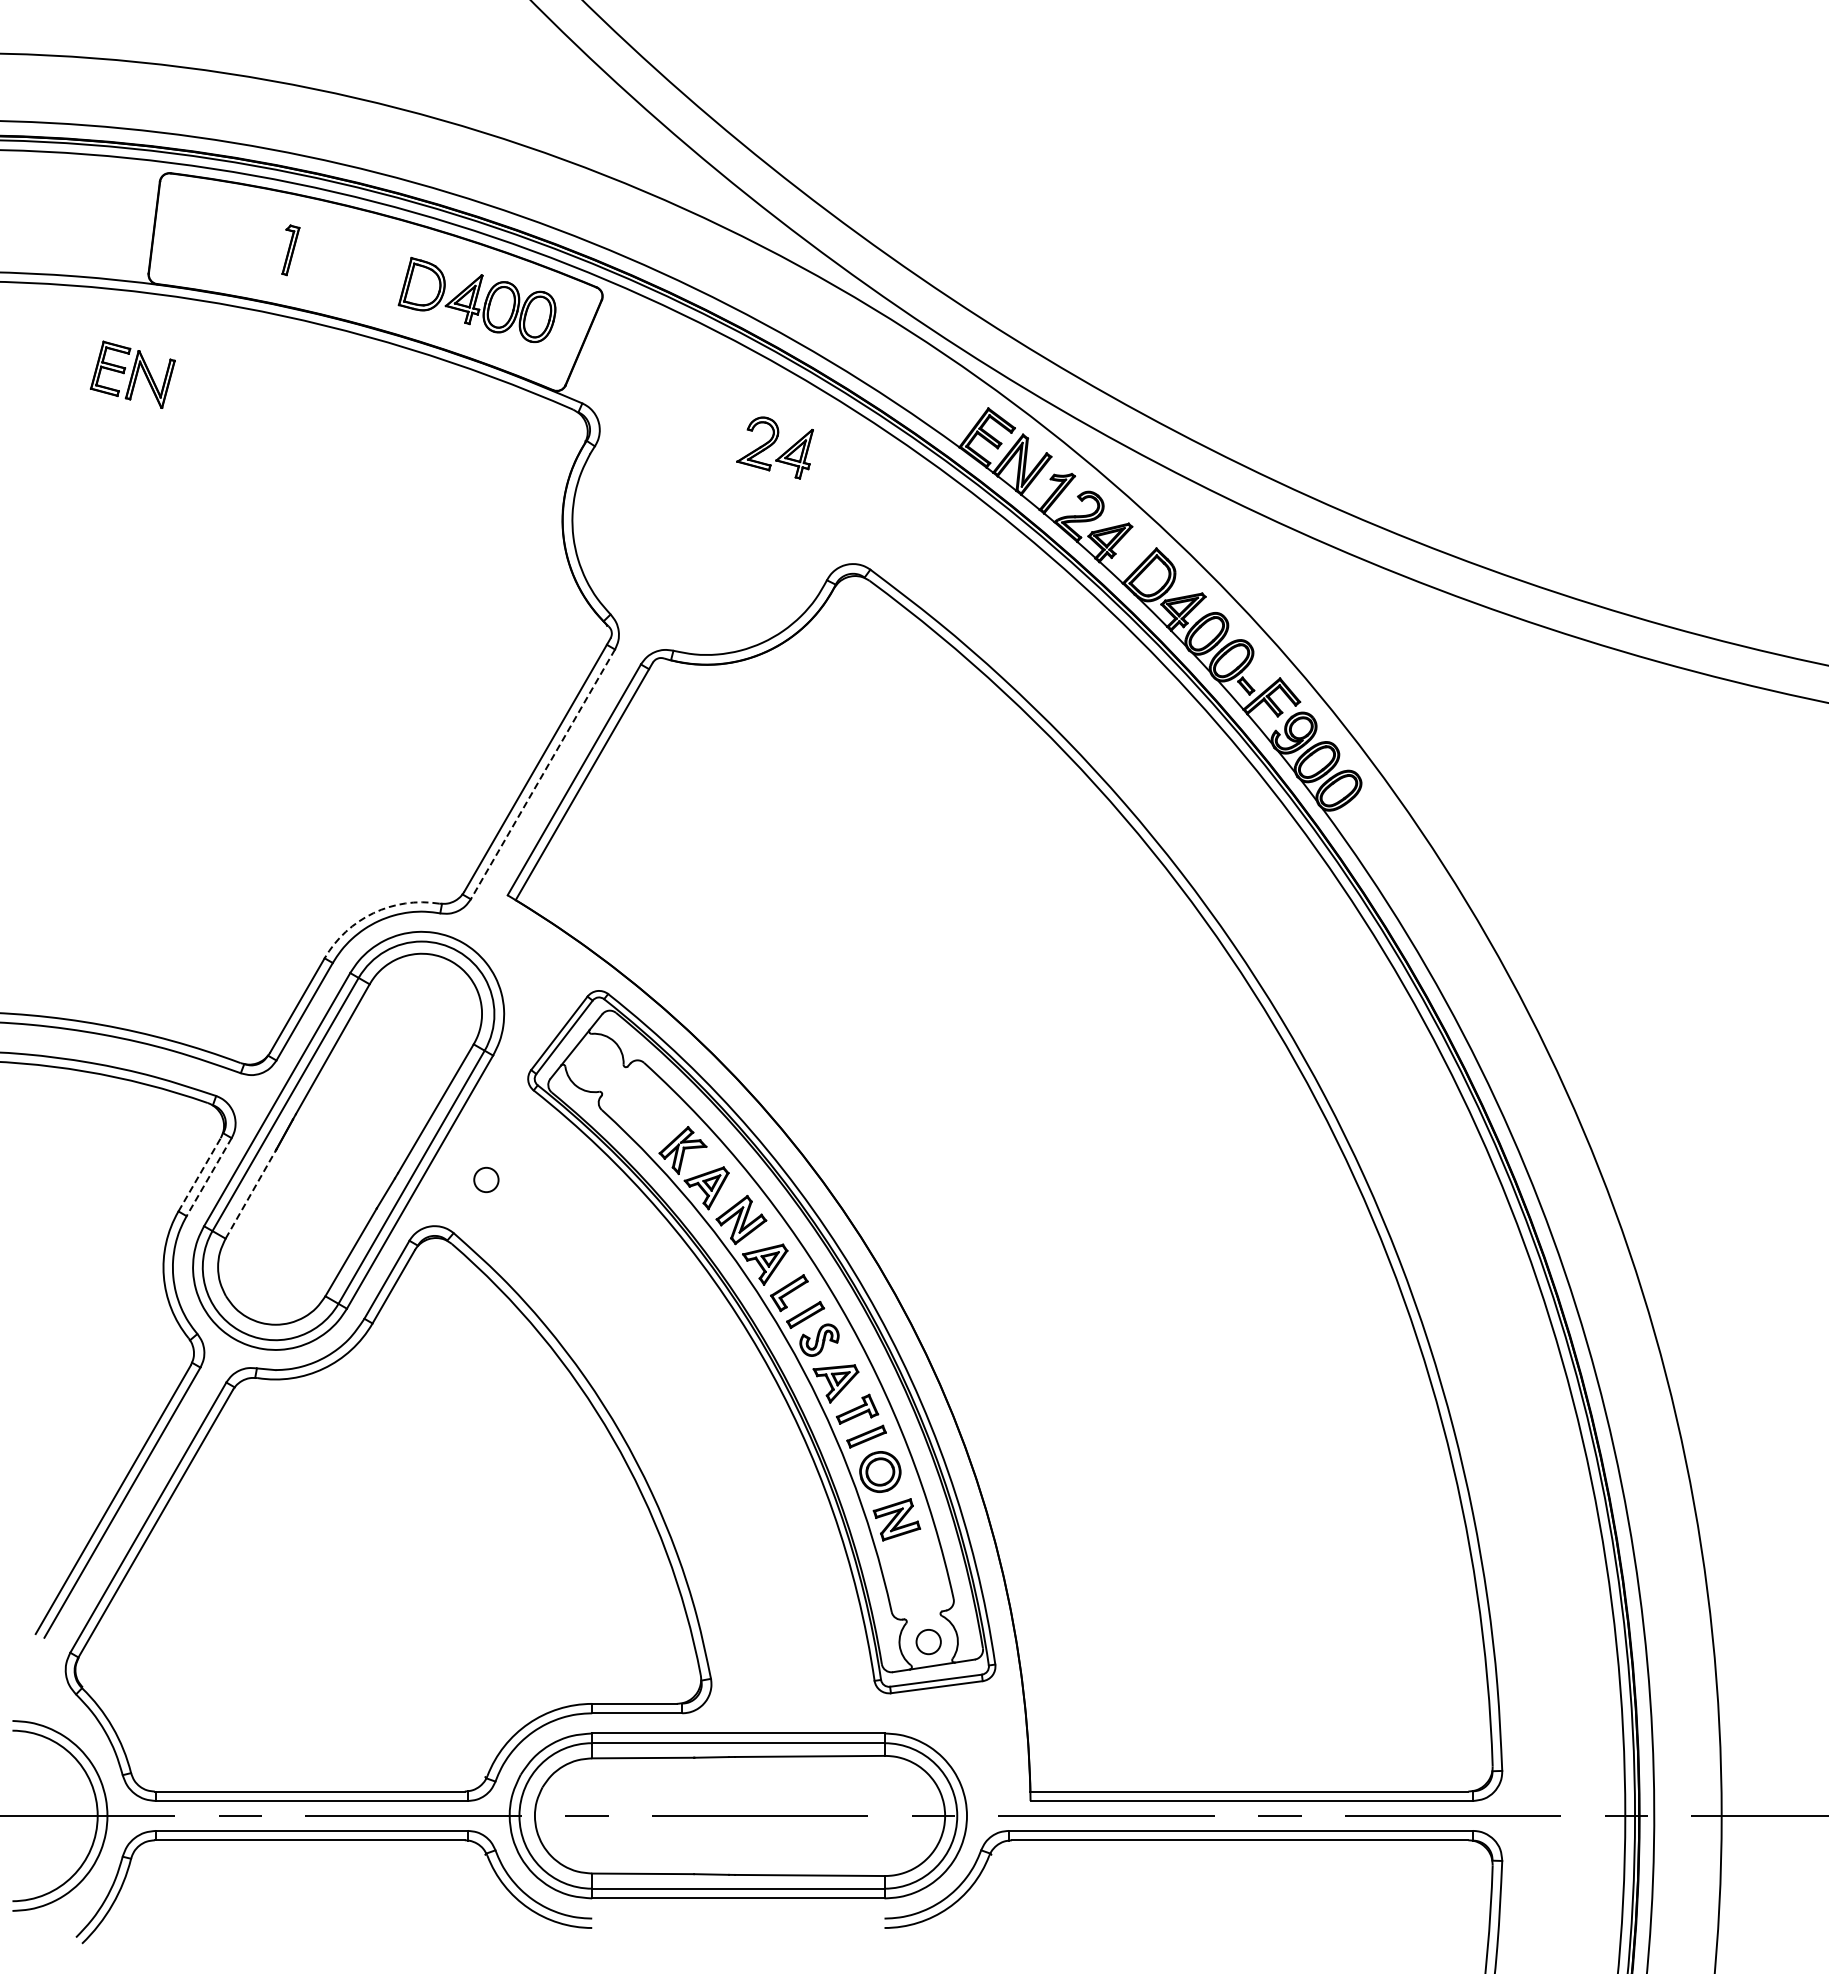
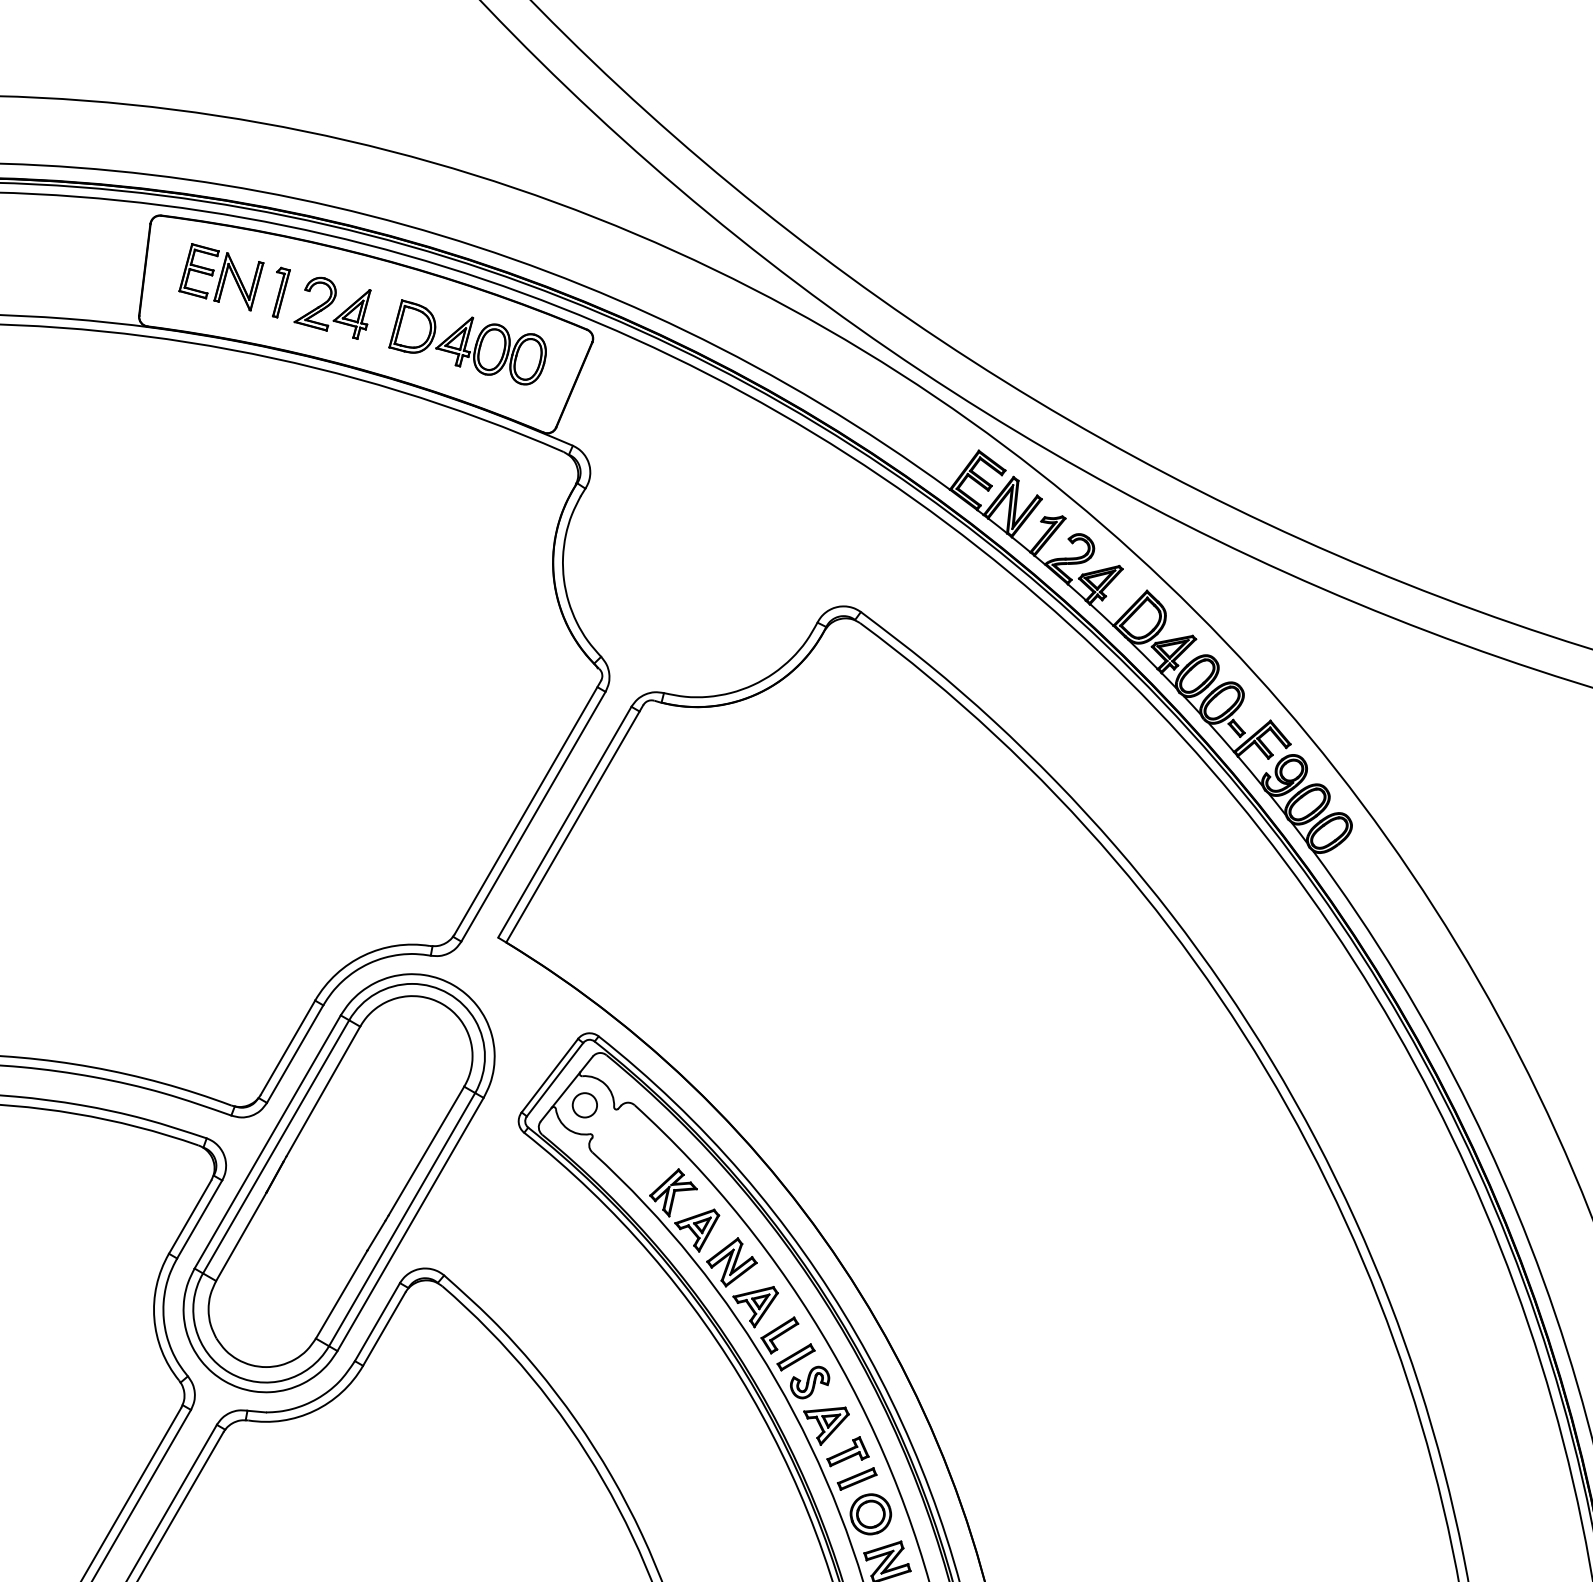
part: (132, 374) -> (221, 276), moved
part: (774, 447) -> (332, 307), moved
line: (542, 774) -> (533, 816), dashed -> solid
arc: (373, 913) -> (364, 955), dashed -> solid
line: (199, 1174) -> (190, 1216), dashed -> solid
line: (208, 1177) -> (199, 1219), dashed -> solid
circle: (486, 1179) -> (585, 1104), moved
line: (250, 1194) -> (241, 1236), dashed -> solid

